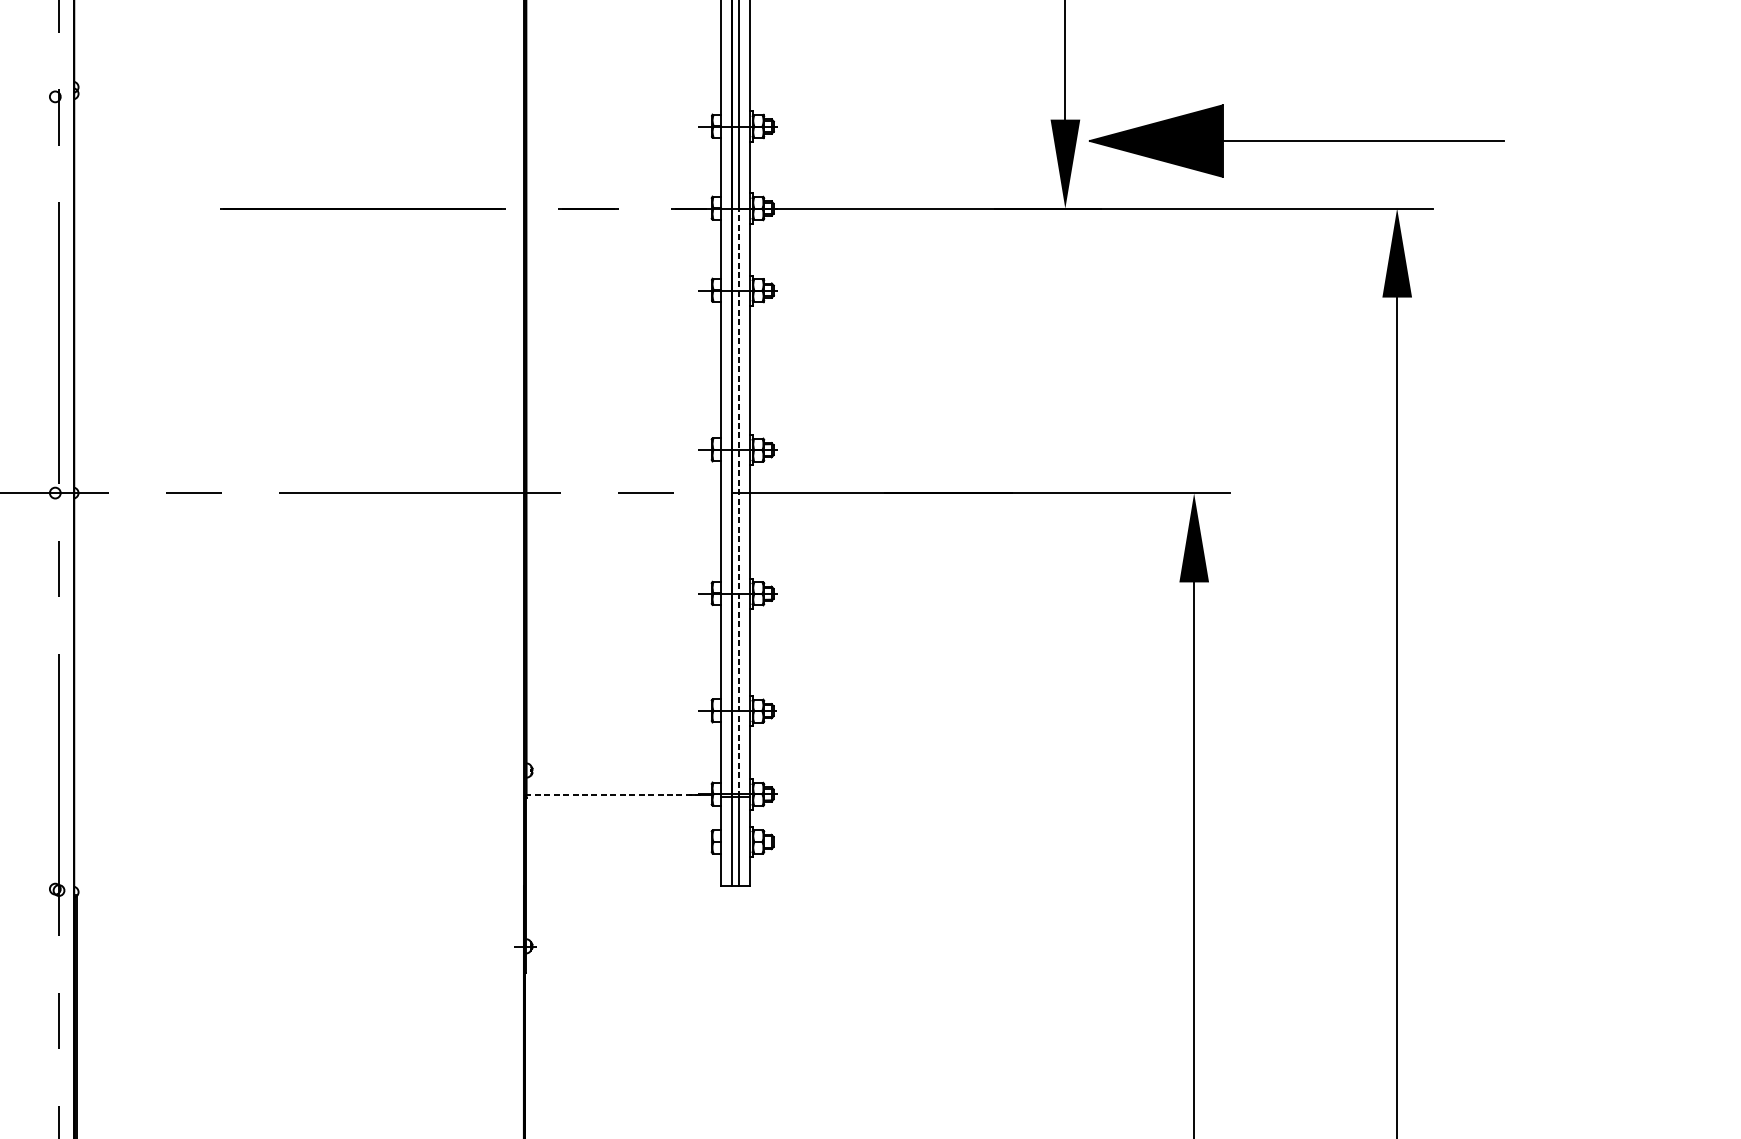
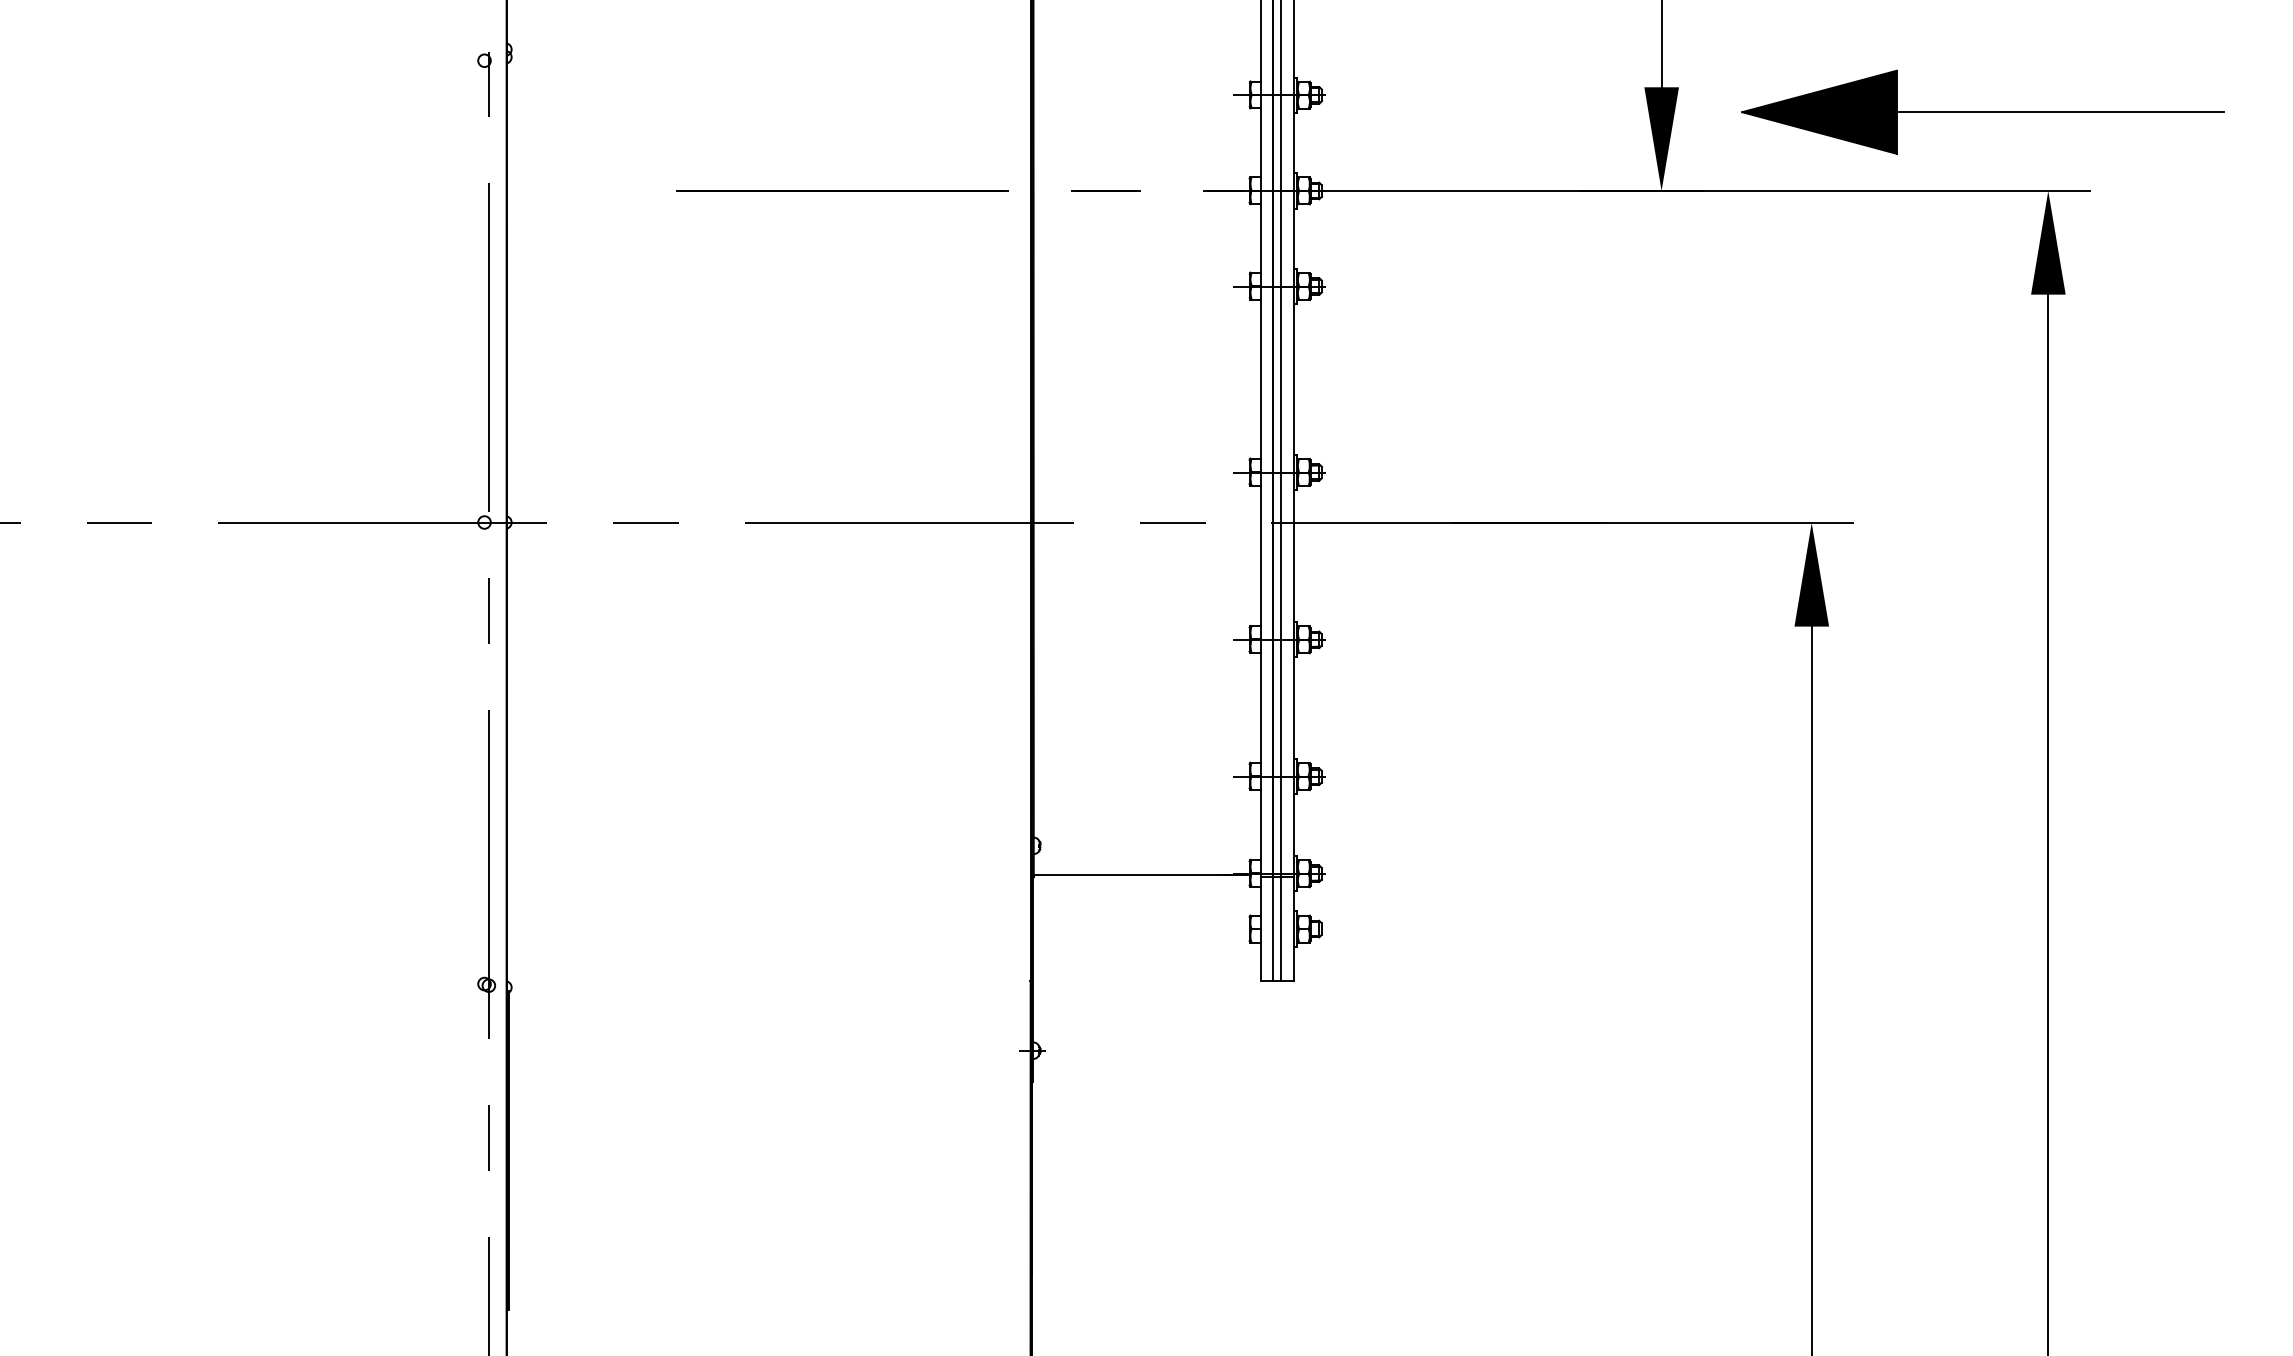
part: (1296, 140) -> (1982, 111), moved
line: (739, 502) -> (1281, 533), dashed -> solid
line: (613, 795) -> (1134, 874), dashed -> solid

